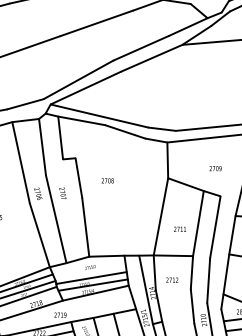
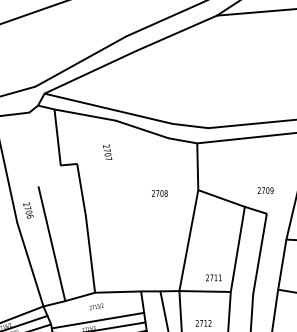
line: (42, 147) -> (33, 149), removed
text: (215, 168) -> (265, 190), moved
text: (107, 180) -> (159, 193), moved
text: (62, 192) -> (107, 151), moved
text: (179, 228) -> (213, 276), moved

